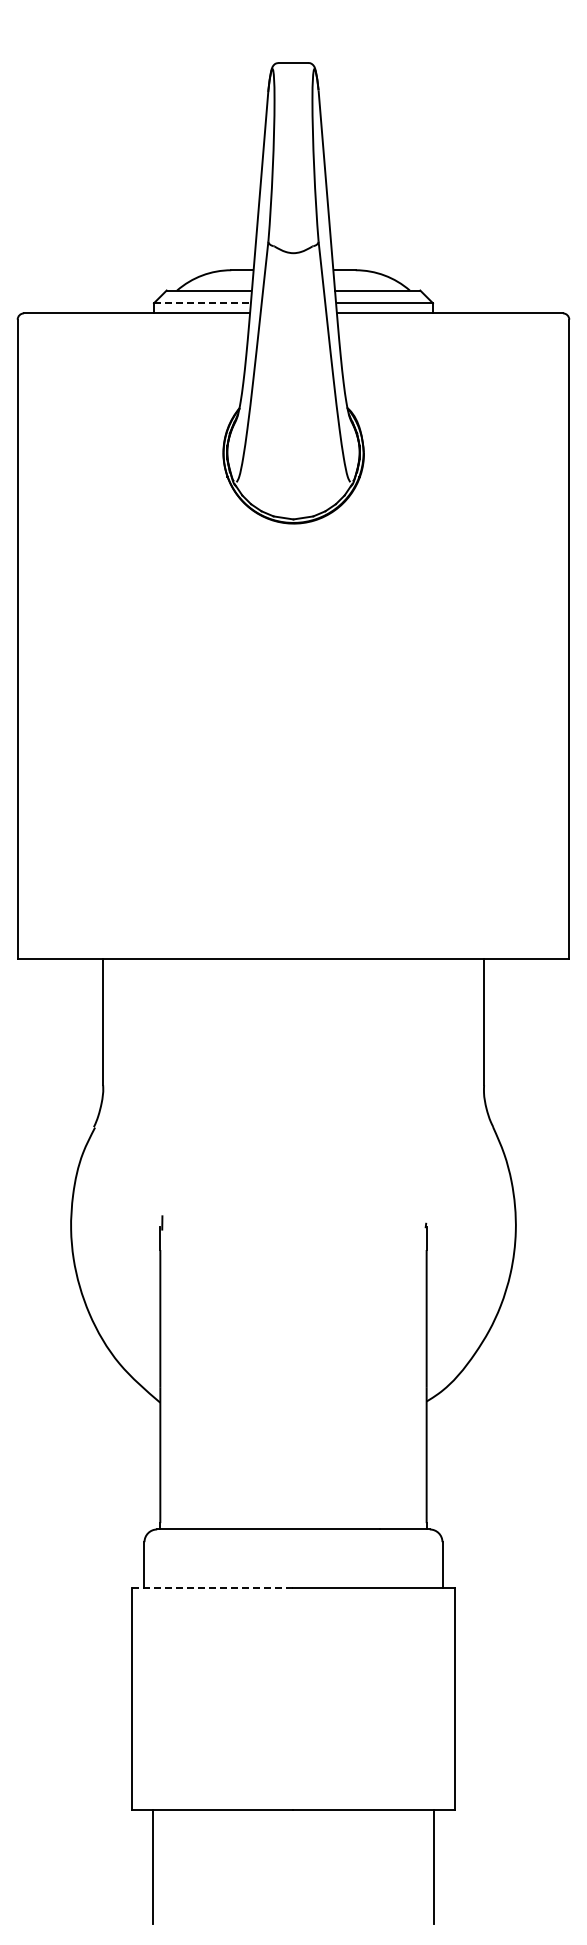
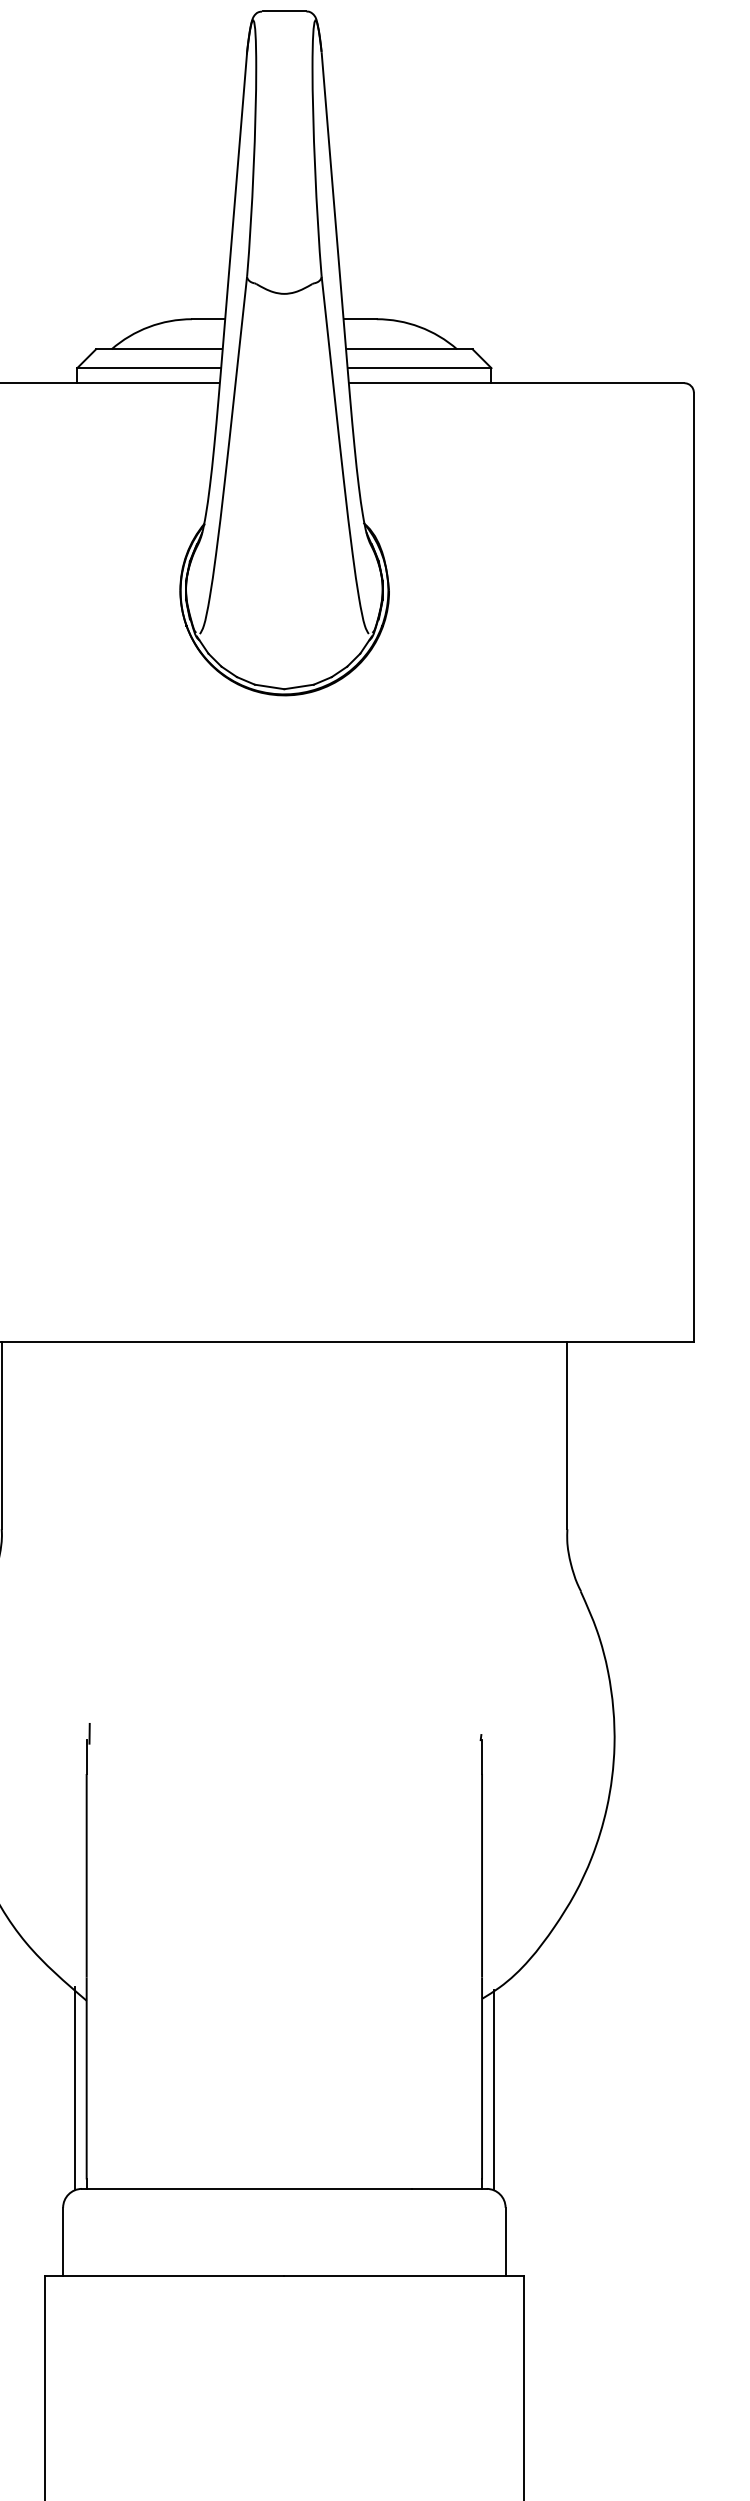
line: (202, 303) -> (149, 368), dashed -> solid
line: (152, 1461) -> (75, 2087), added
line: (434, 1462) -> (493, 2089), added
line: (212, 1587) -> (164, 2275), dashed -> solid

